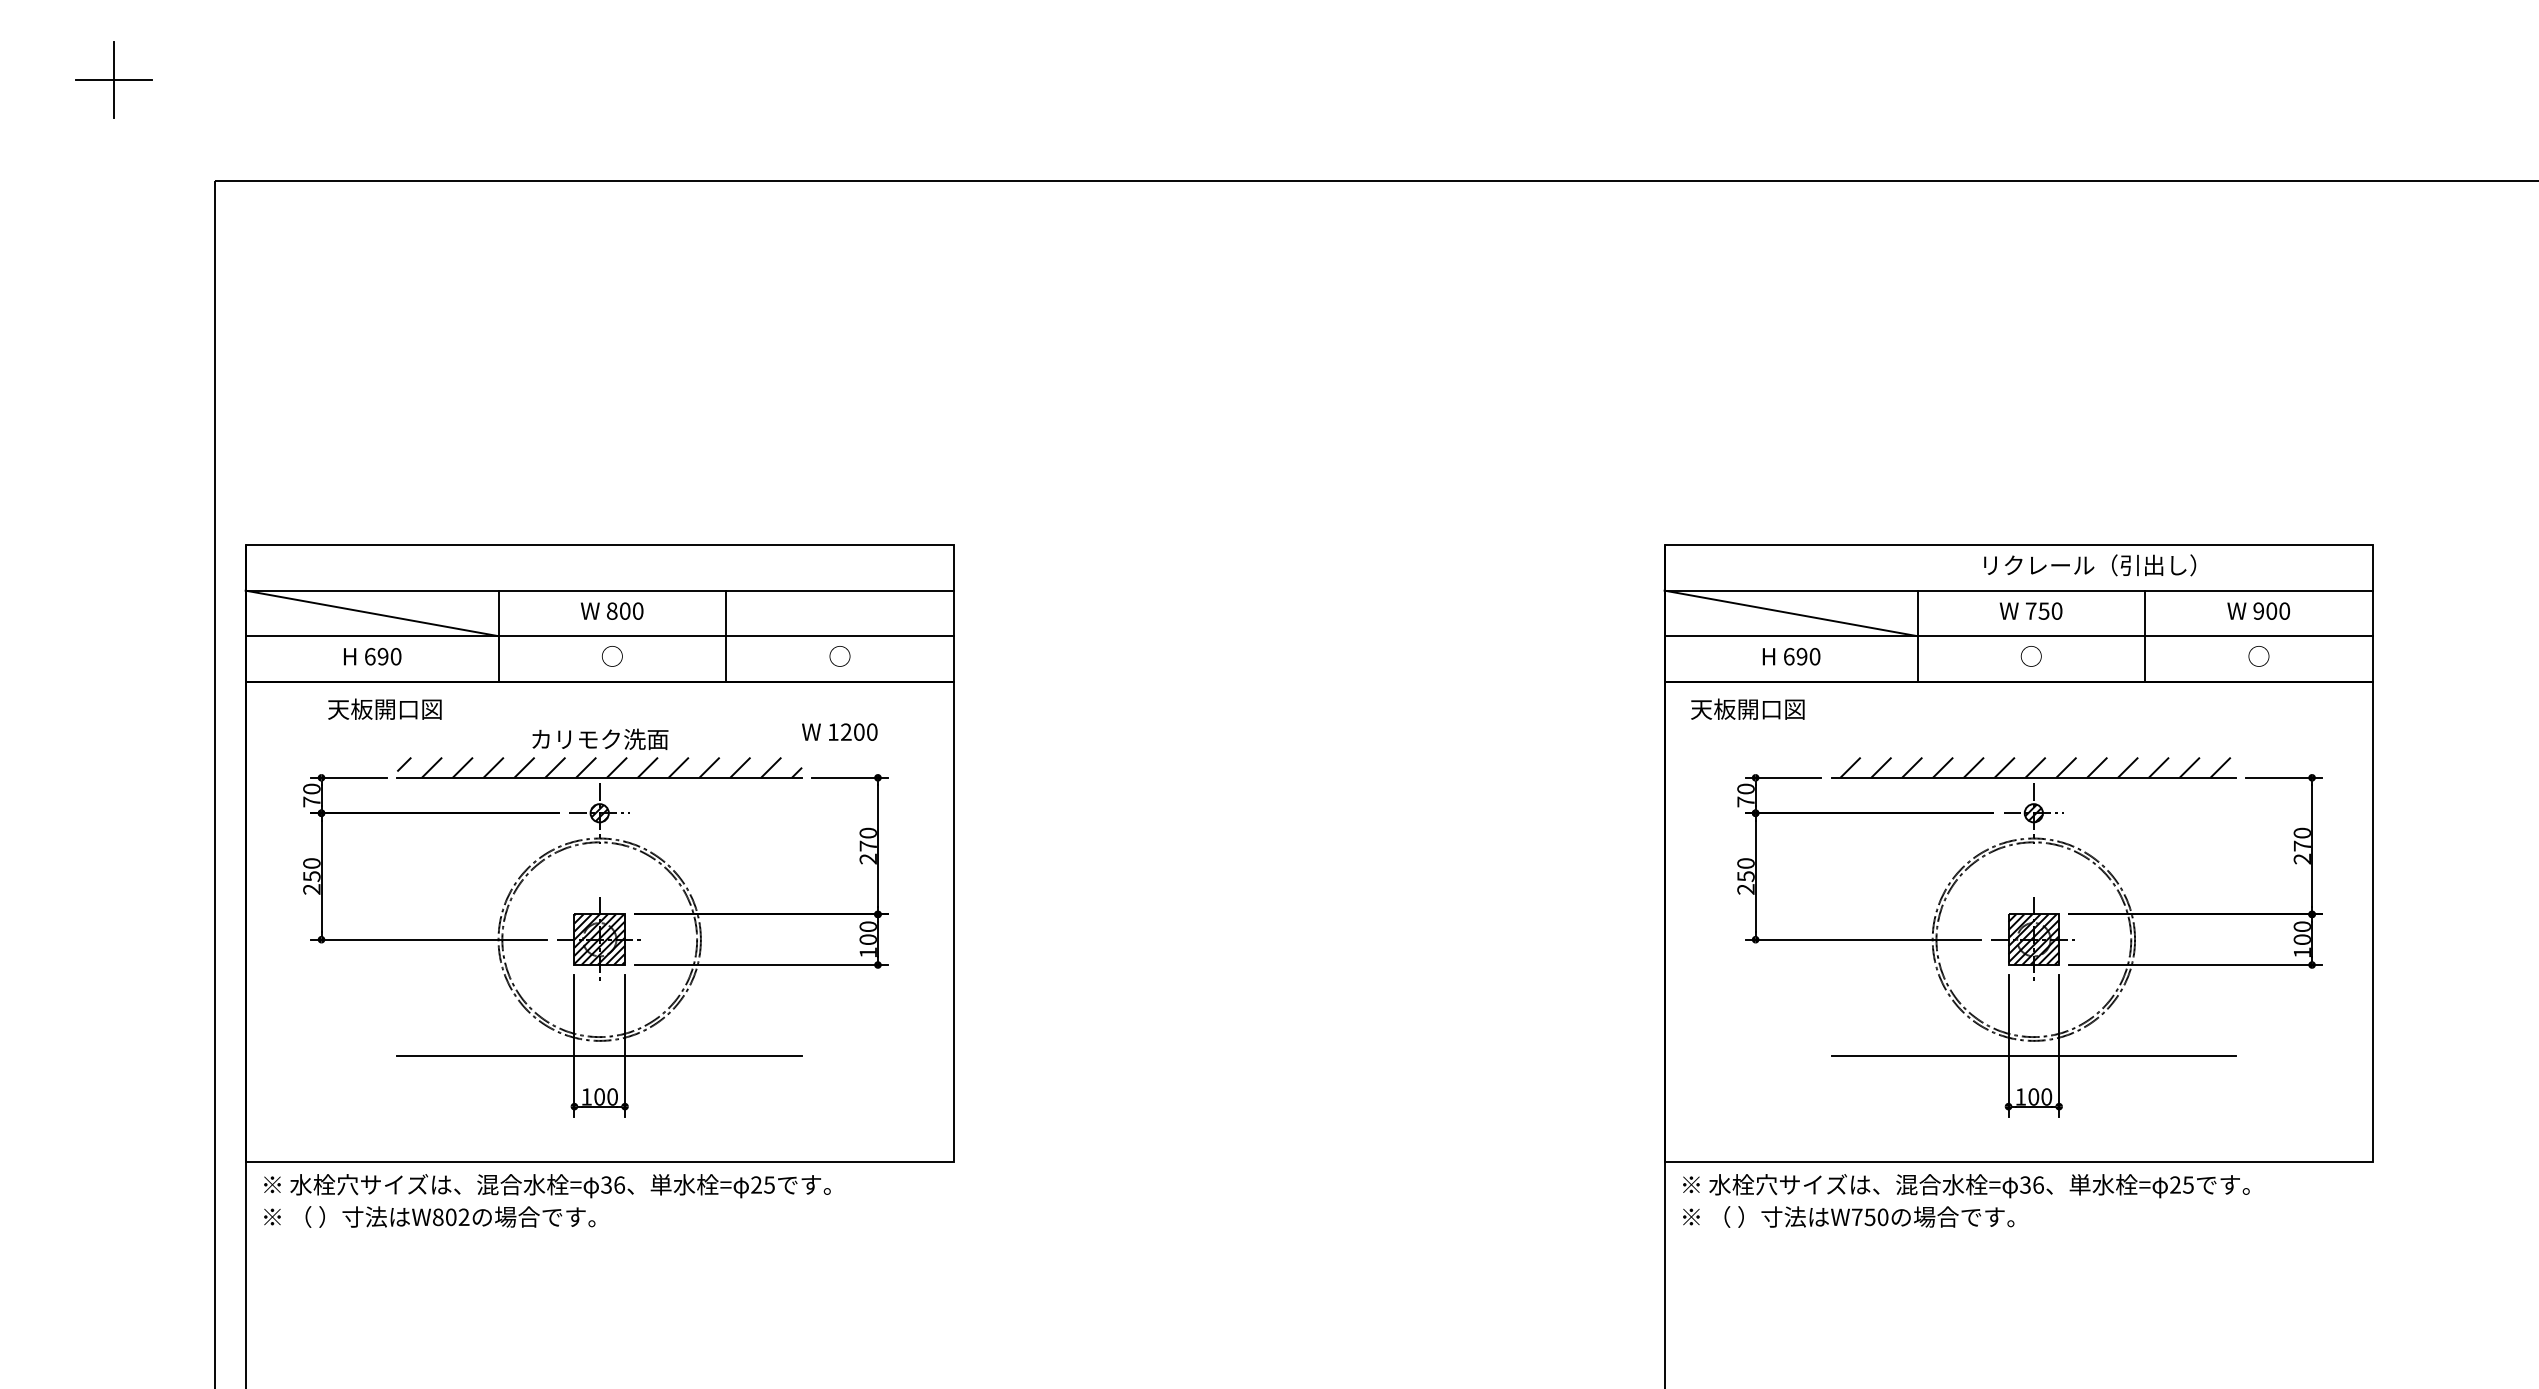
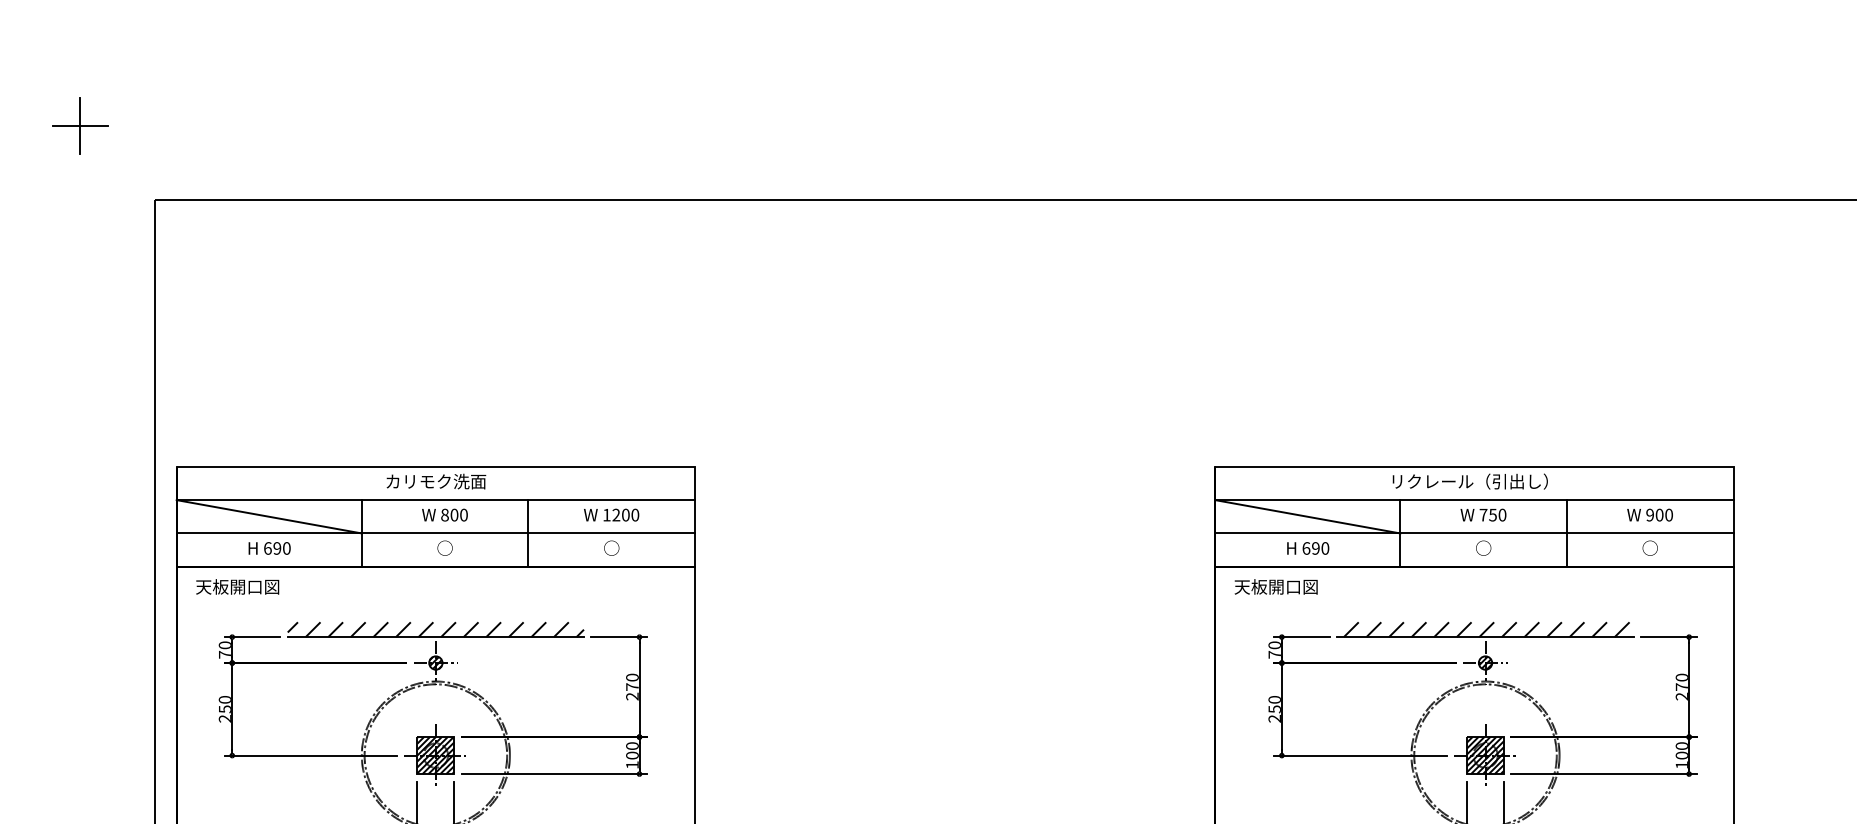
text: (2090, 565) -> (1470, 481), moved
text: (384, 708) -> (237, 586), moved
text: (839, 731) -> (611, 514), moved
text: (600, 738) -> (436, 480), moved

